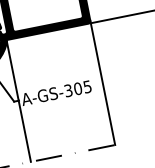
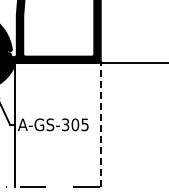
line: (102, 82) -> (100, 123), solid -> dashed

